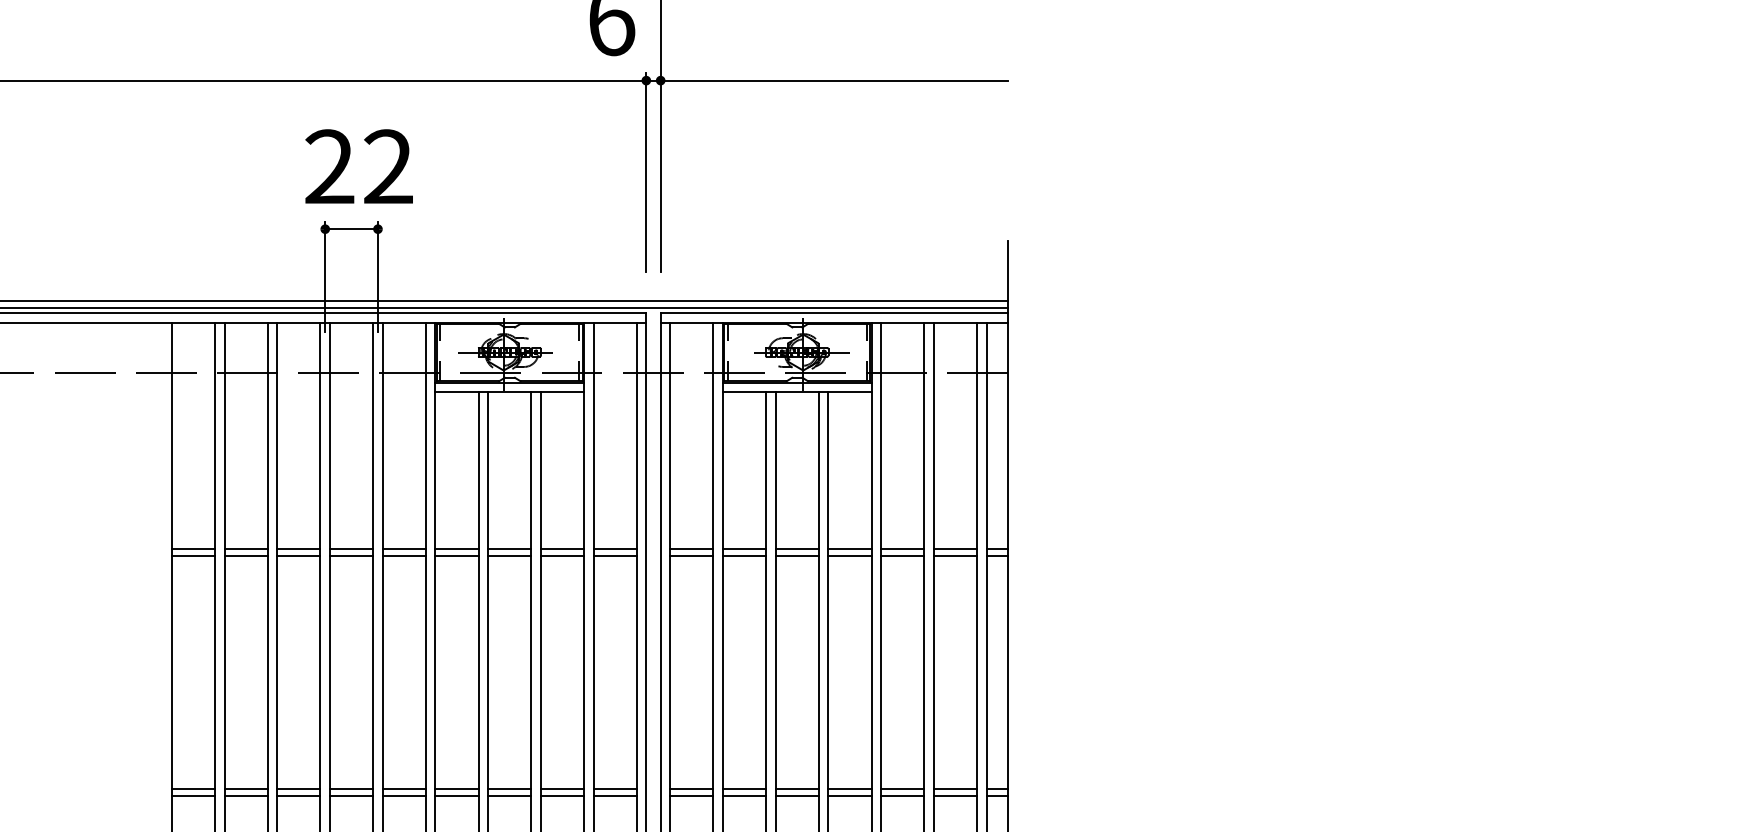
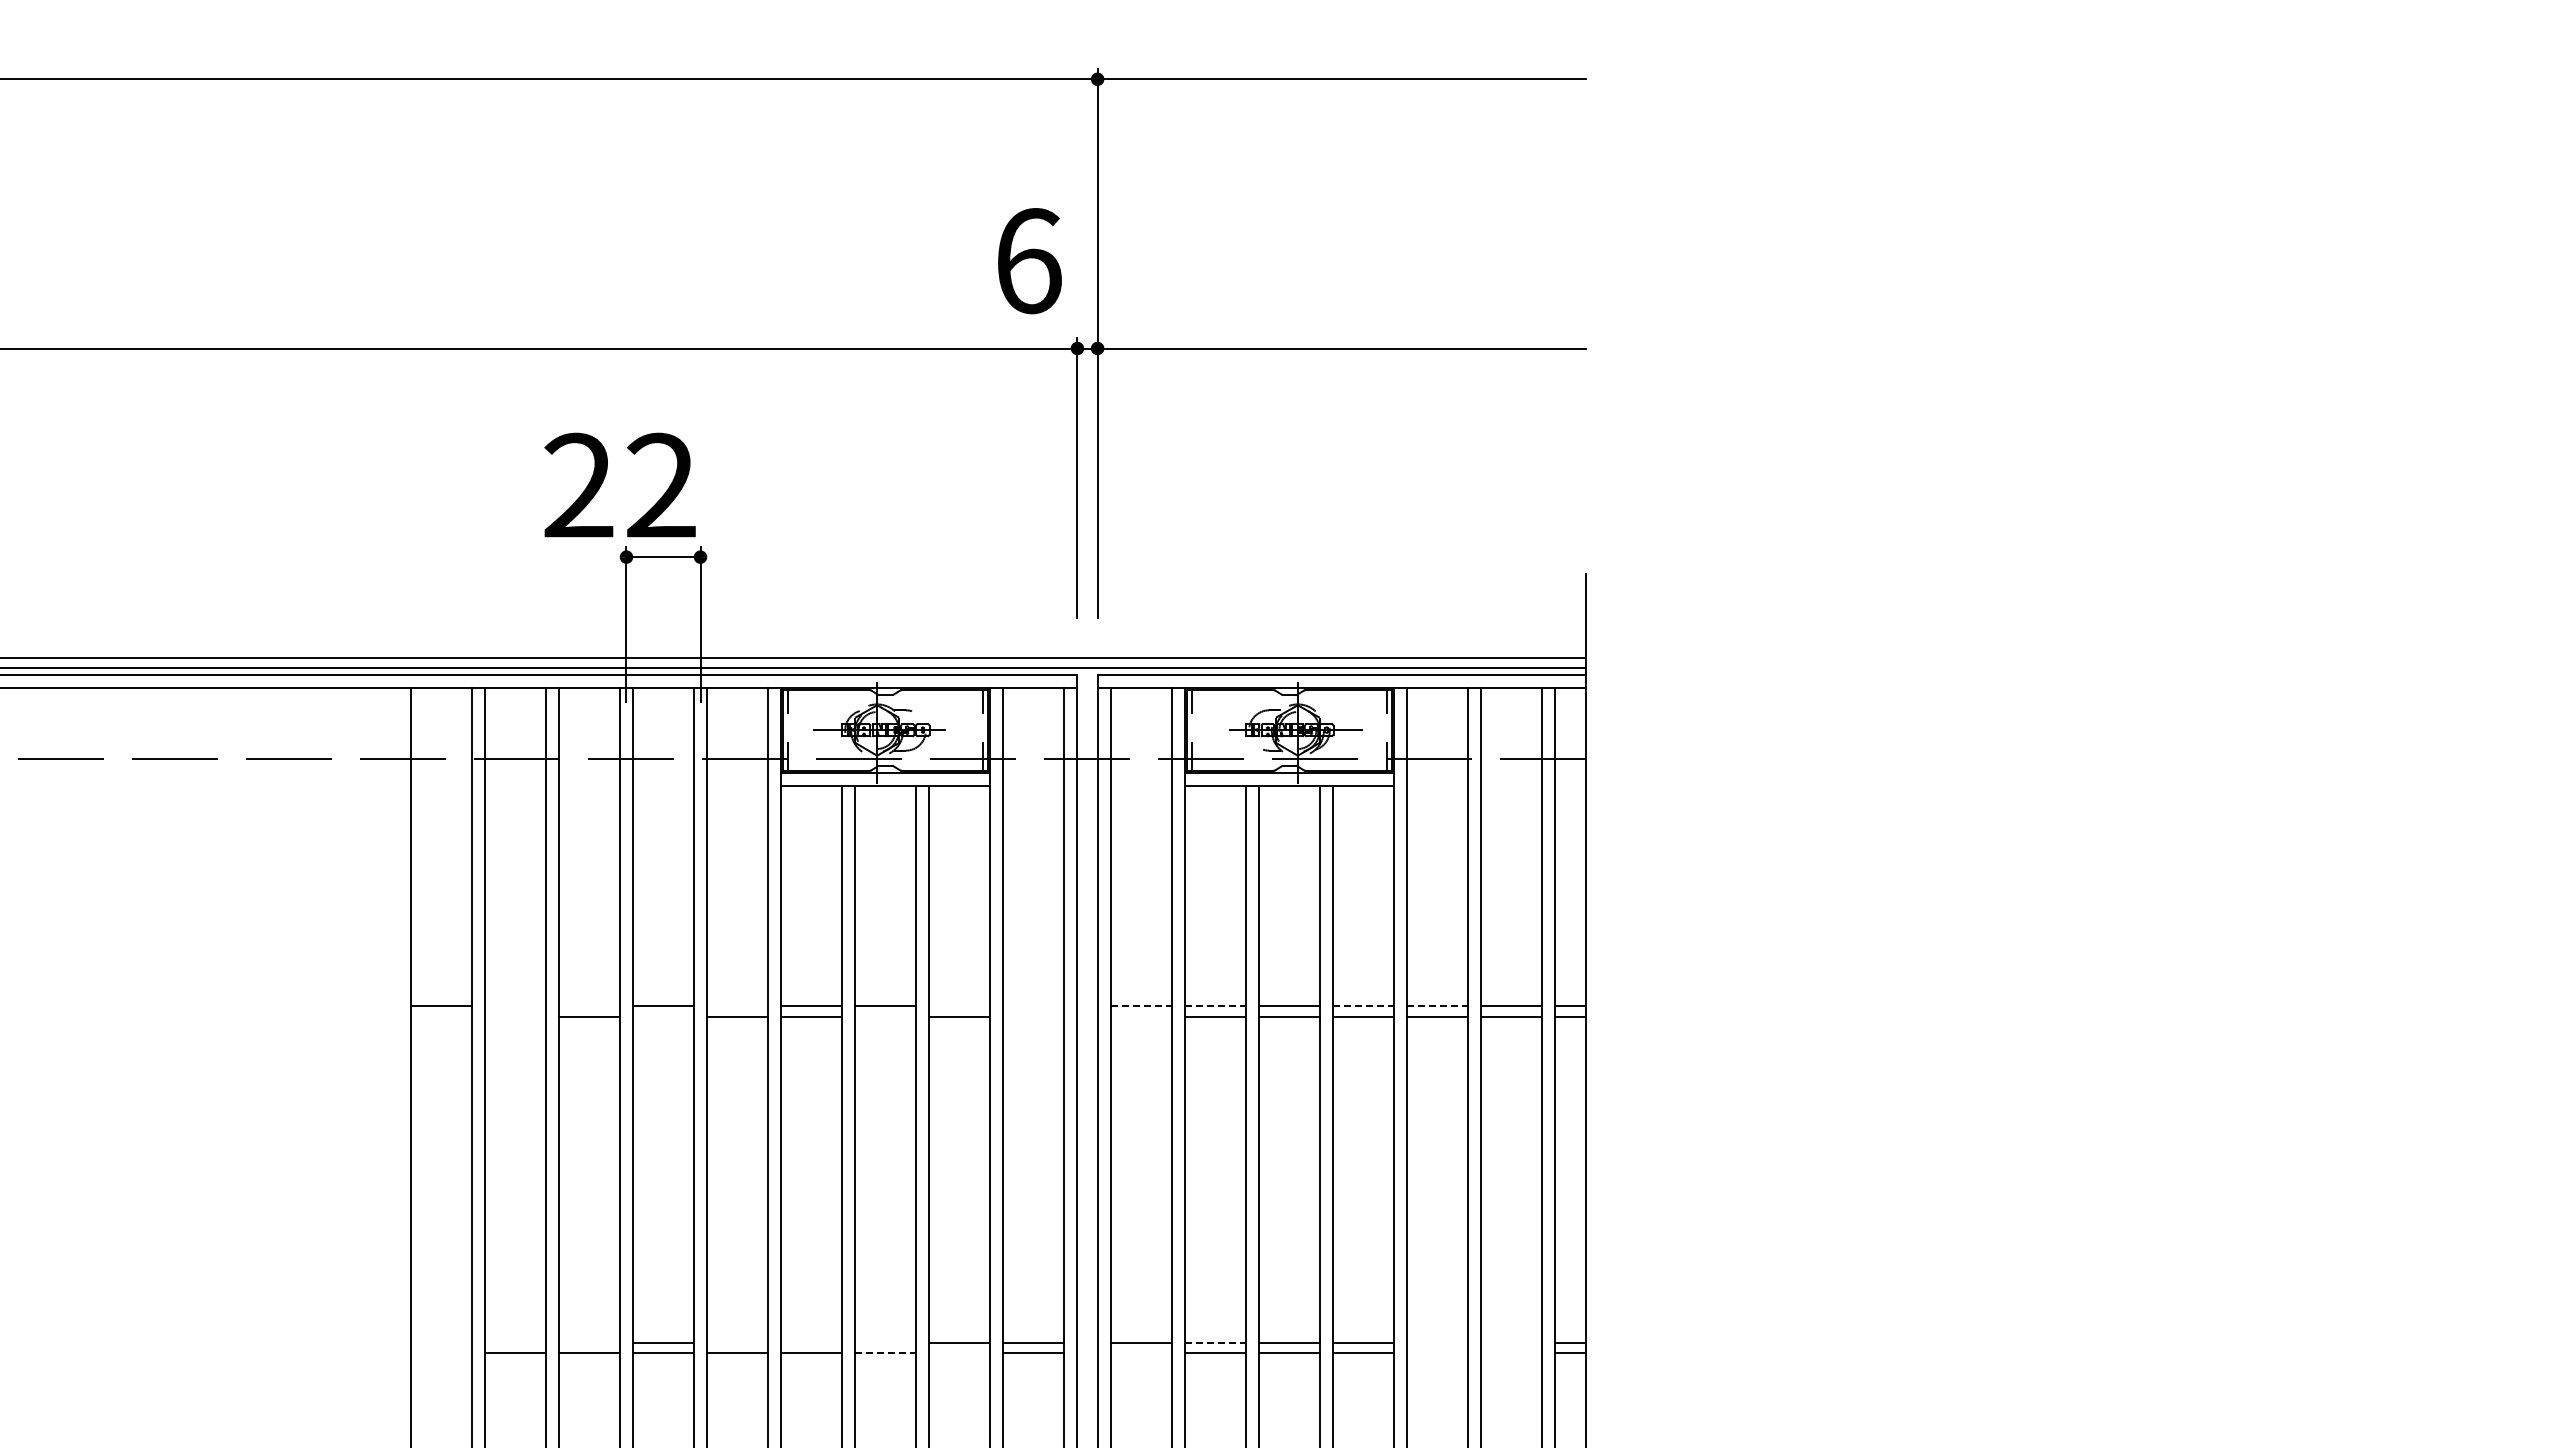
text: (358, 166) -> (619, 484), moved
line: (246, 549) -> (515, 1006), removed
line: (298, 549) -> (589, 1006), removed
line: (404, 549) -> (737, 1006), removed
line: (562, 549) -> (959, 1006), removed
line: (615, 549) -> (1033, 1006), removed
line: (691, 549) -> (1141, 1006), solid -> dashed
line: (744, 549) -> (1215, 1006), solid -> dashed
line: (850, 549) -> (1363, 1006), solid -> dashed
line: (903, 549) -> (1438, 1006), solid -> dashed
line: (193, 556) -> (441, 1016), removed
line: (246, 556) -> (515, 1016), removed
line: (351, 556) -> (663, 1016), removed
line: (509, 556) -> (885, 1016), removed
line: (615, 556) -> (1033, 1016), removed
line: (691, 556) -> (1141, 1016), removed
line: (193, 788) -> (441, 1342), removed
line: (246, 788) -> (515, 1342), removed
line: (298, 788) -> (589, 1342), removed
line: (404, 788) -> (737, 1342), removed
line: (456, 788) -> (811, 1342), removed
line: (509, 788) -> (885, 1342), removed
line: (744, 788) -> (1215, 1342), solid -> dashed
line: (902, 788) -> (1437, 1342), removed
line: (955, 788) -> (1511, 1342), removed
line: (193, 796) -> (441, 1353), removed
line: (510, 796) -> (886, 1353), solid -> dashed
line: (562, 796) -> (959, 1353), removed
line: (691, 796) -> (1141, 1353), removed
line: (902, 796) -> (1437, 1353), removed
line: (955, 796) -> (1511, 1353), removed

